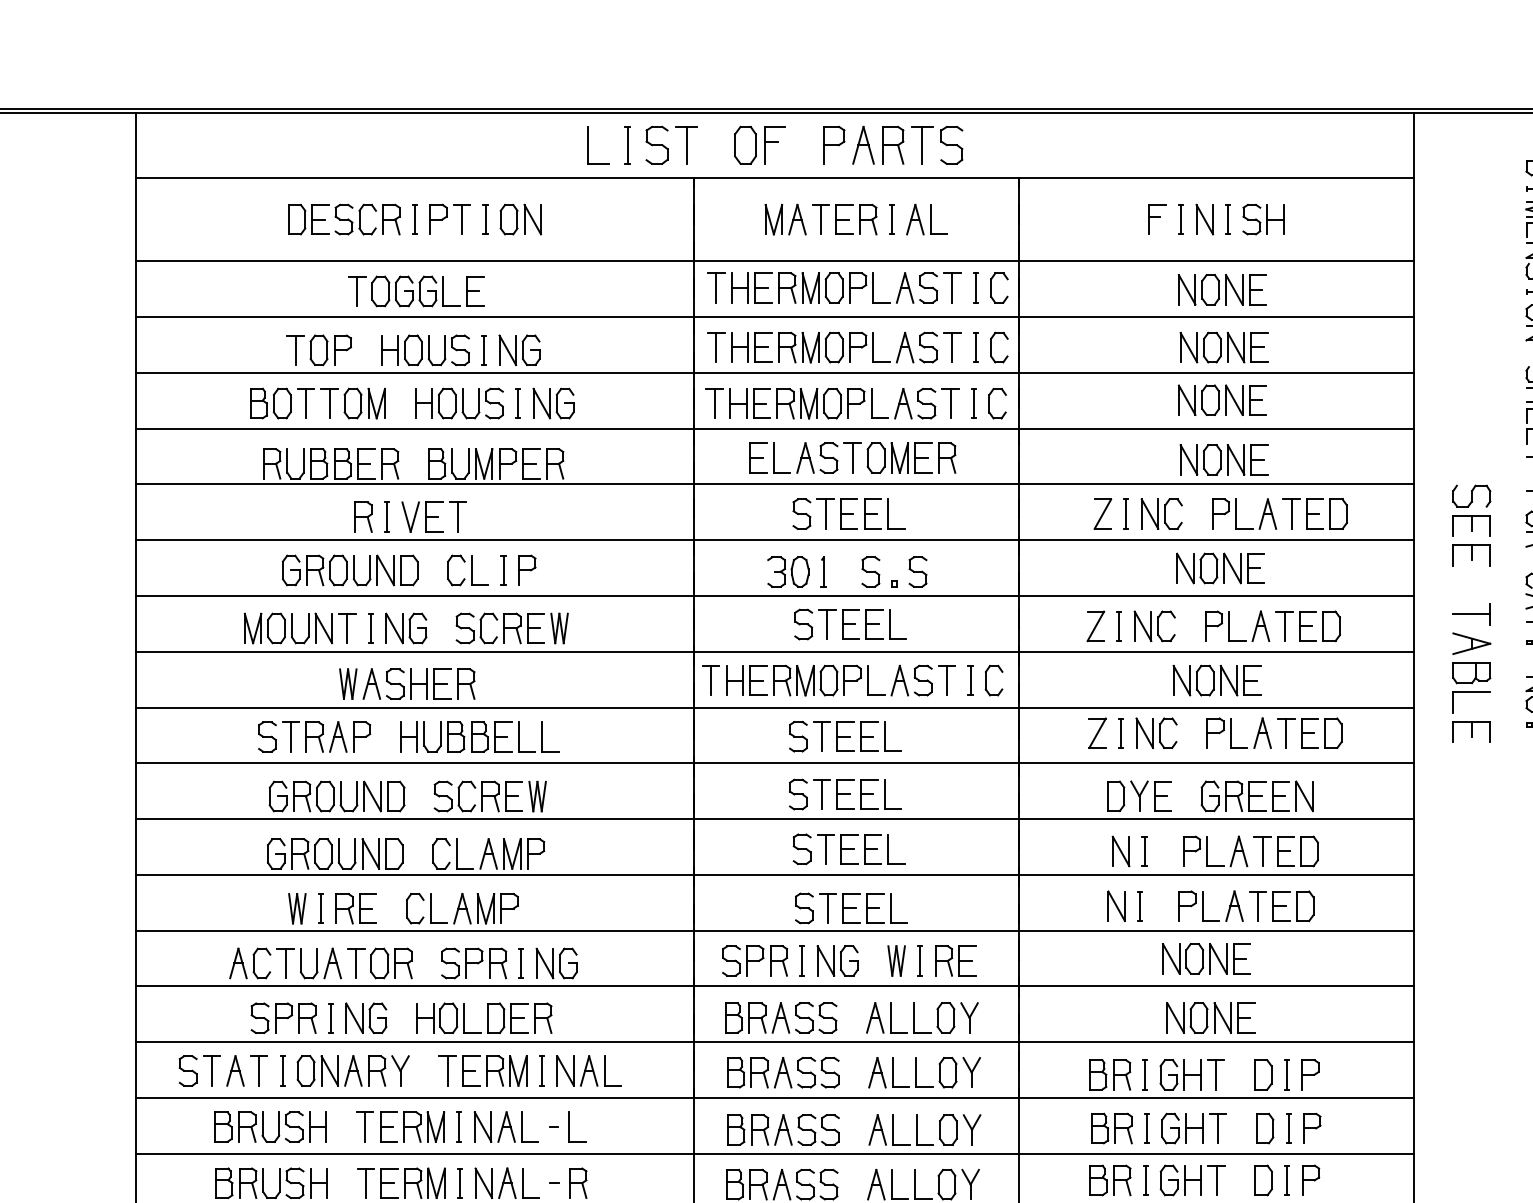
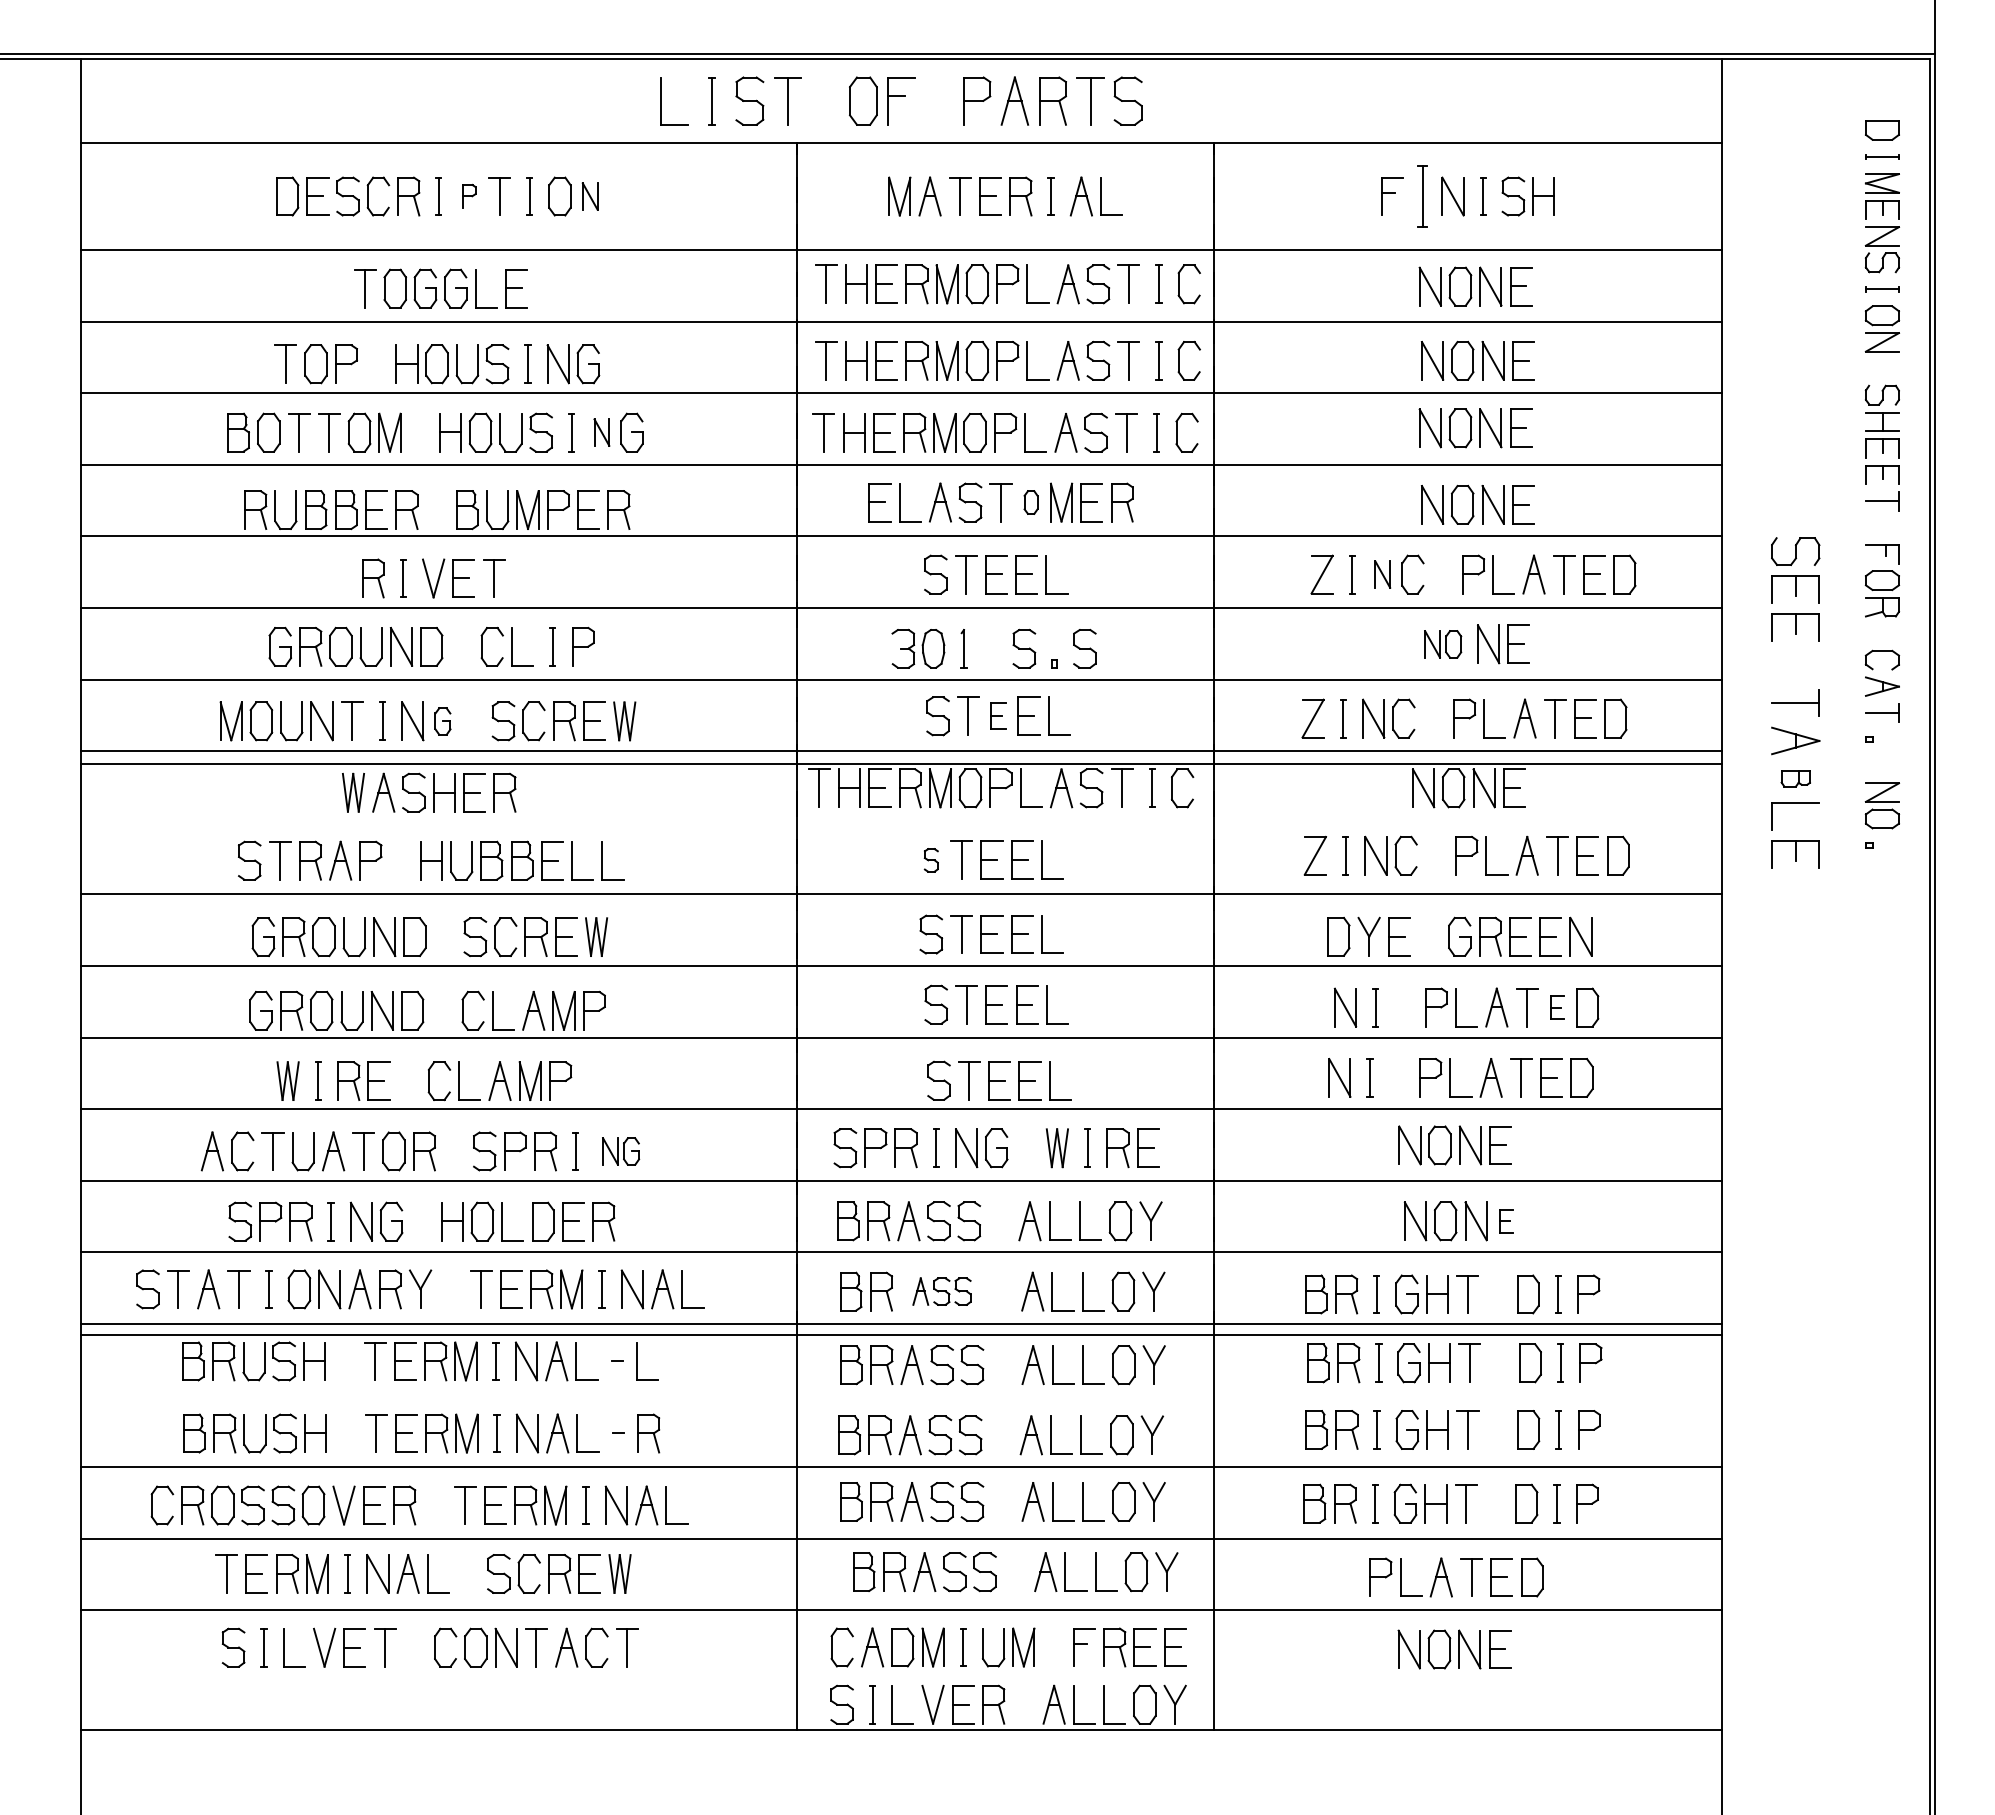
part: (438, 218) -> (469, 195), size x0.6
part: (532, 219) -> (589, 196), size x0.7
part: (1181, 219) -> (1422, 196), size x1.6
part: (541, 403) -> (601, 432), size x0.7
part: (875, 457) -> (1030, 502), size x0.6
part: (1149, 514) -> (1382, 574), size x0.7
part: (1196, 568) -> (1442, 644), size x0.7
part: (850, 623) -> (998, 715), size x0.7
part: (417, 628) -> (442, 721), size x0.7
part: (1471, 672) -> (1795, 778), size x0.6
line: (774, 707) -> (900, 763), moved
part: (798, 736) -> (931, 860), size x0.6
part: (1286, 851) -> (1557, 1007), size x0.6
part: (556, 963) -> (620, 1151), size x0.7
part: (1246, 1017) -> (1506, 1220), size x0.6
part: (806, 1072) -> (941, 1291), size x0.7
line: (774, 1153) -> (900, 1334), moved

